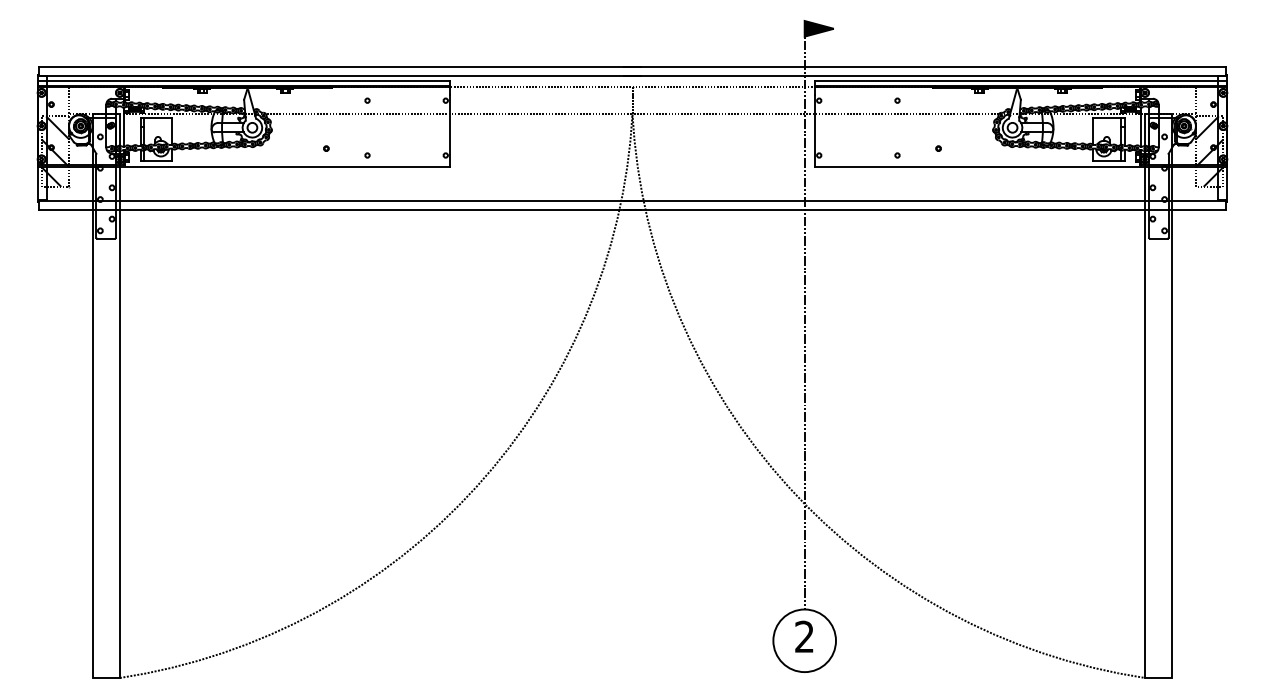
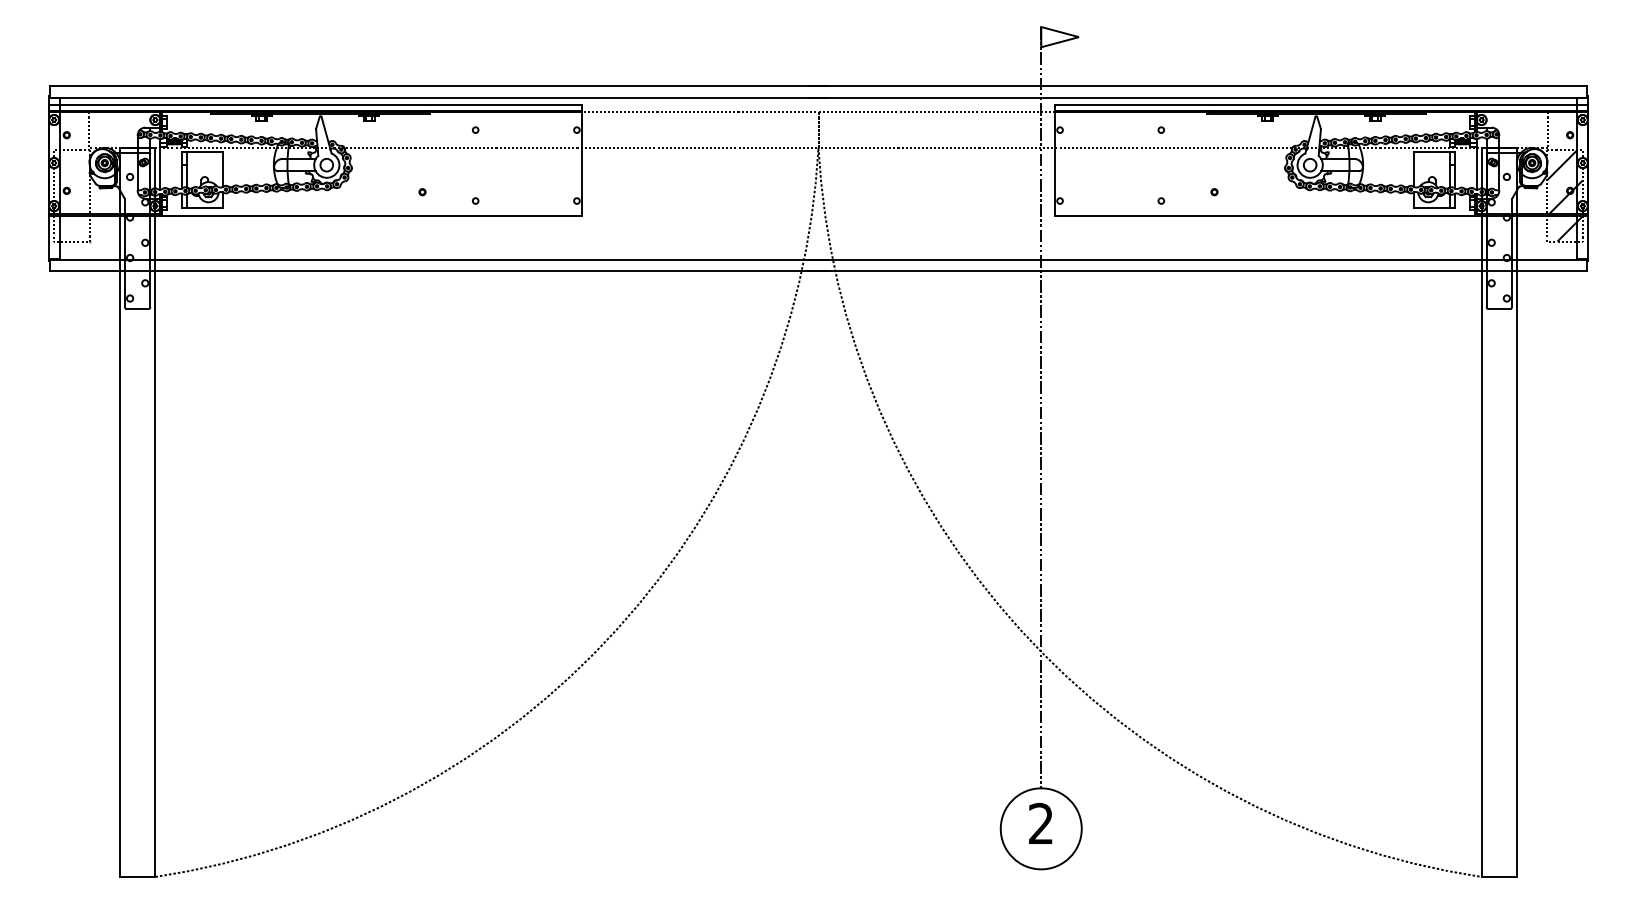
fill: (819, 29) -> (1060, 37), removed
hatch: (55, 151) -> (71, 195), removed

